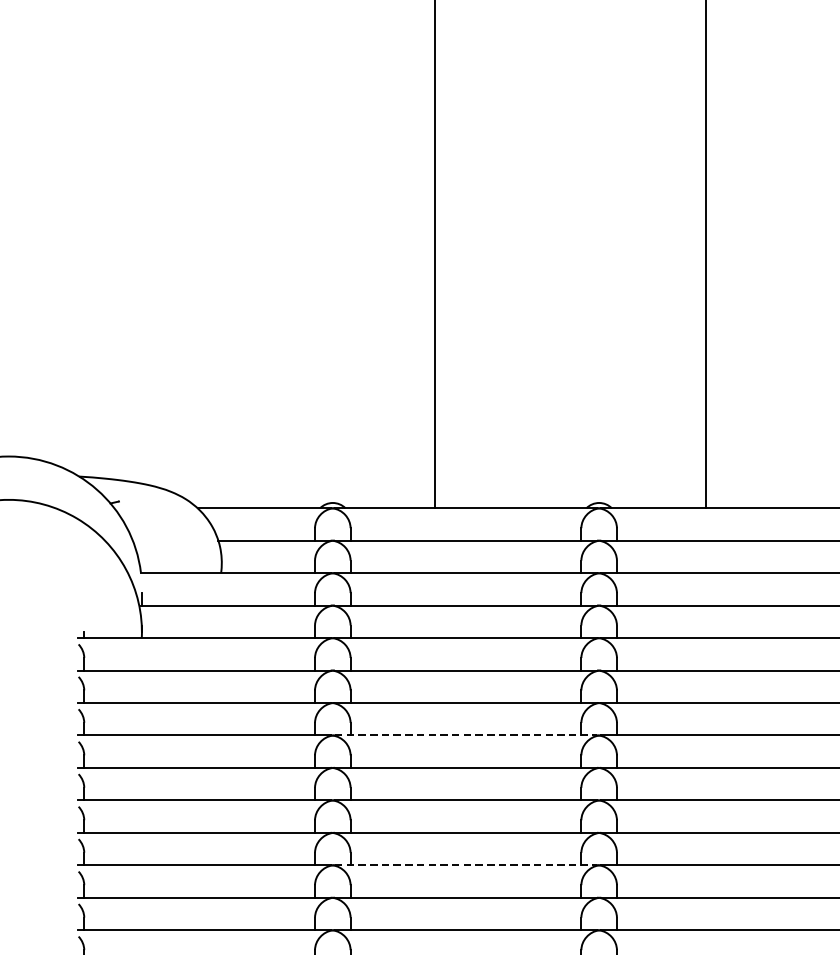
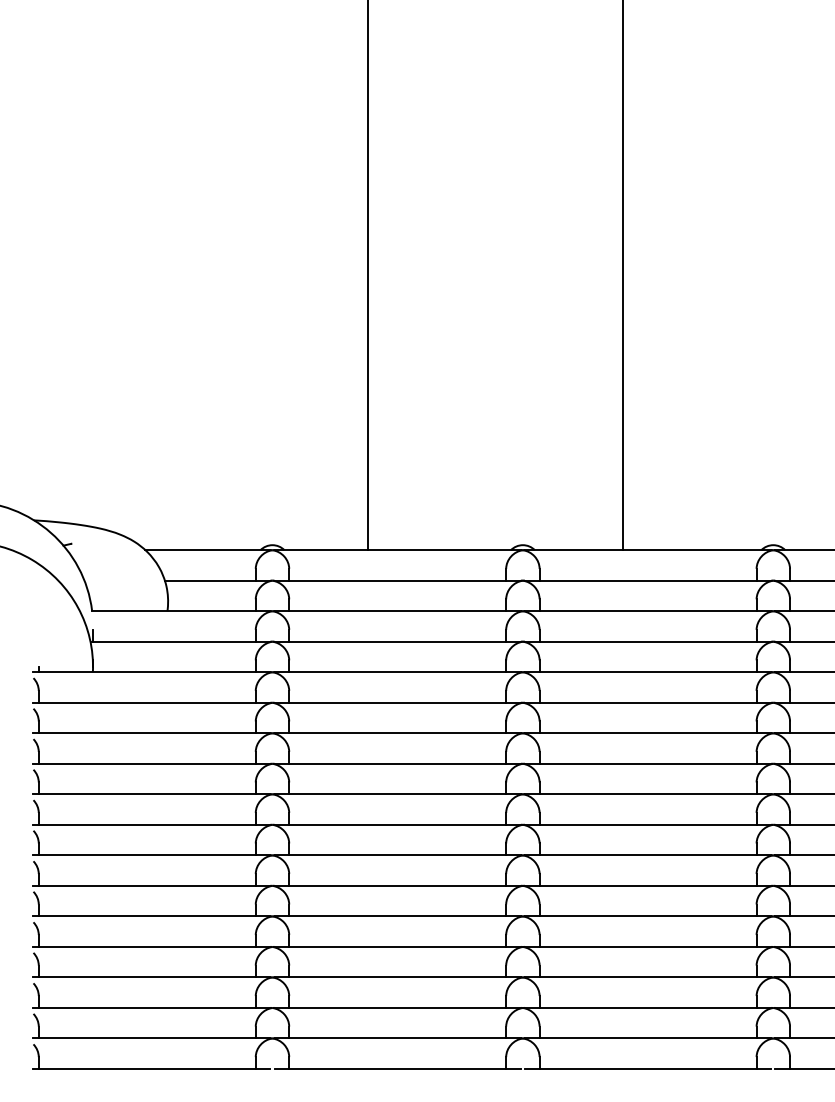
line: (466, 735) -> (398, 763), dashed -> solid
line: (466, 864) -> (398, 885), dashed -> solid

